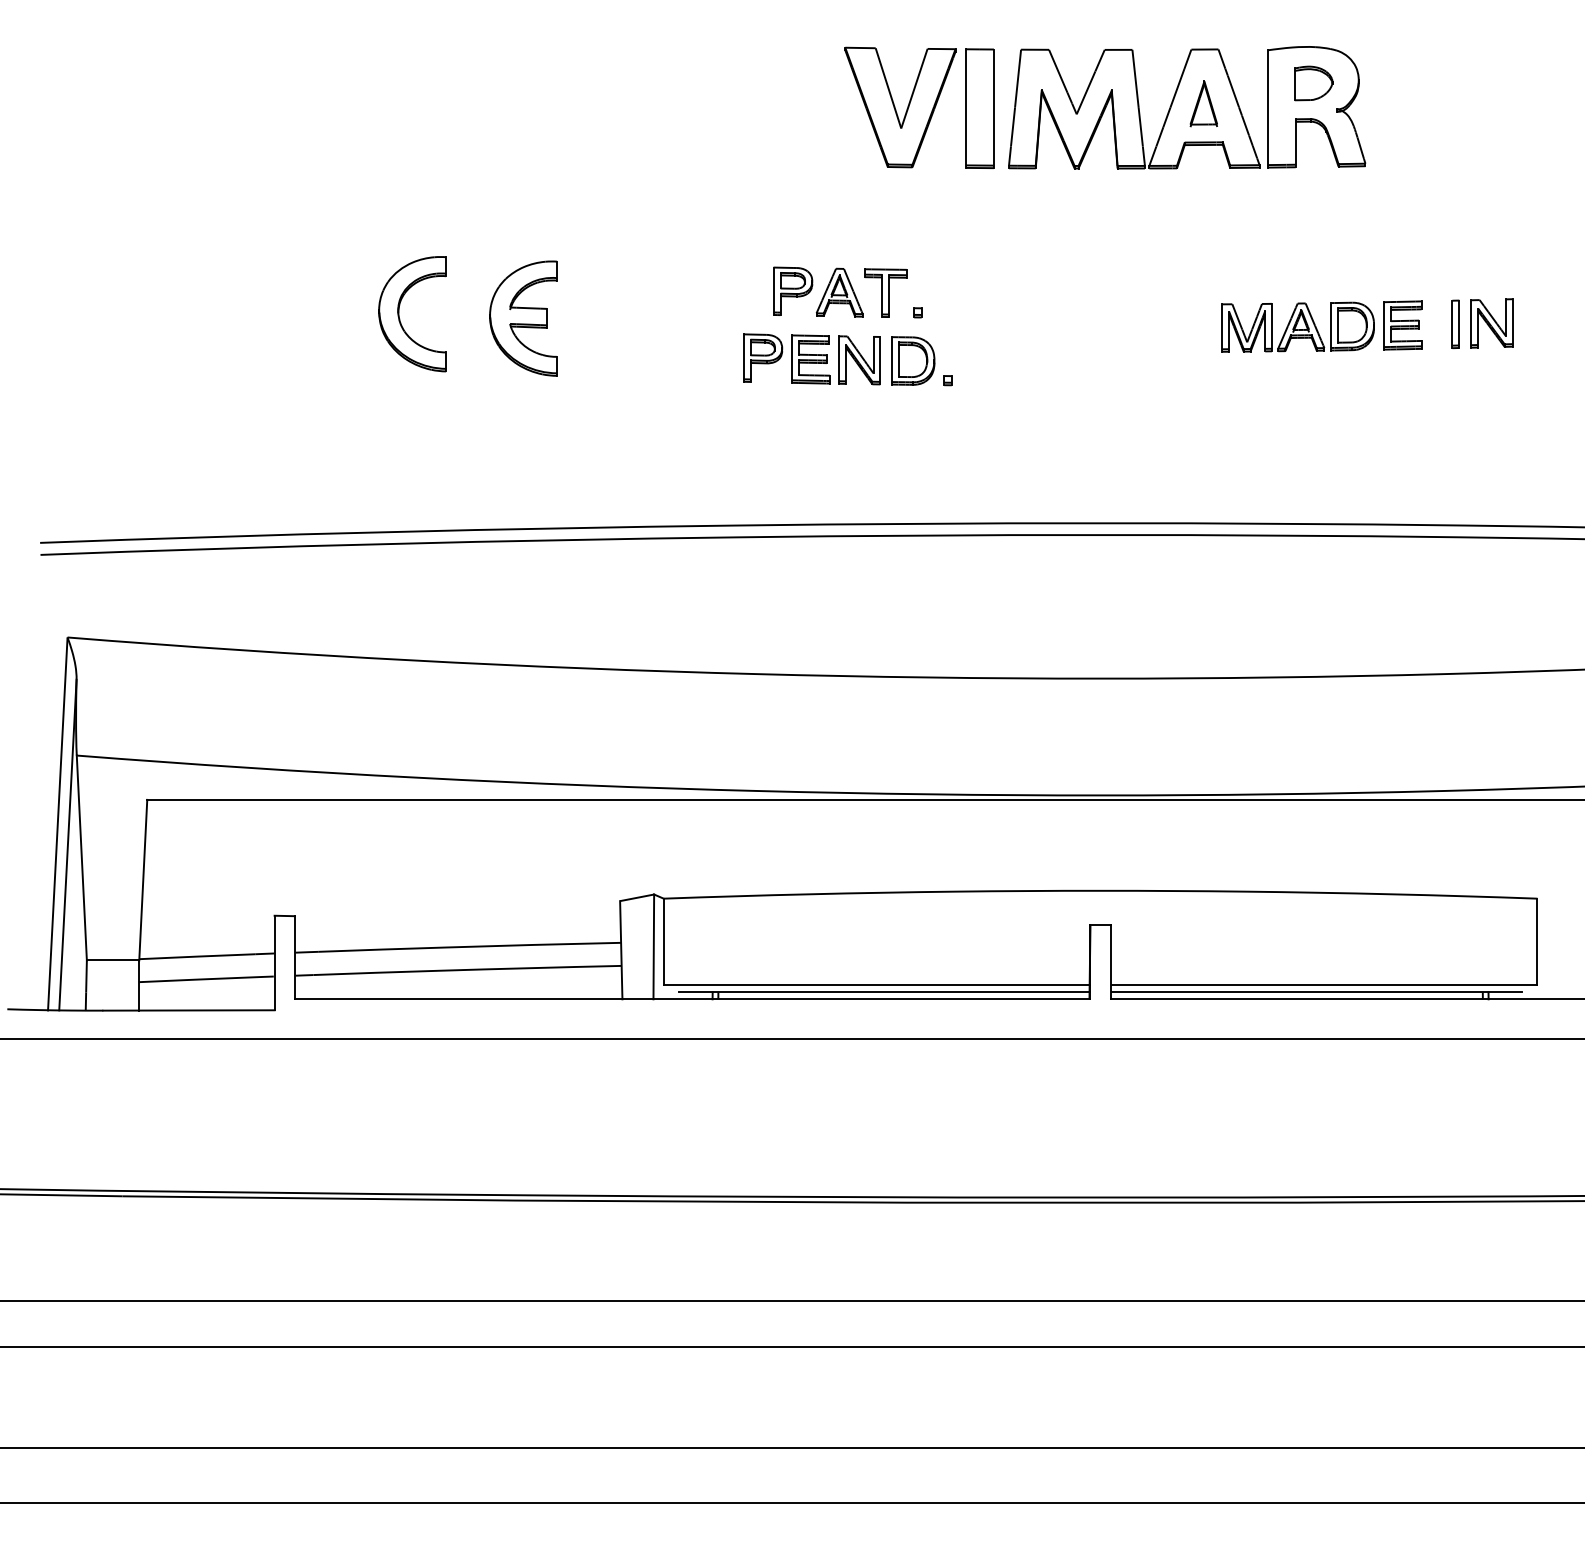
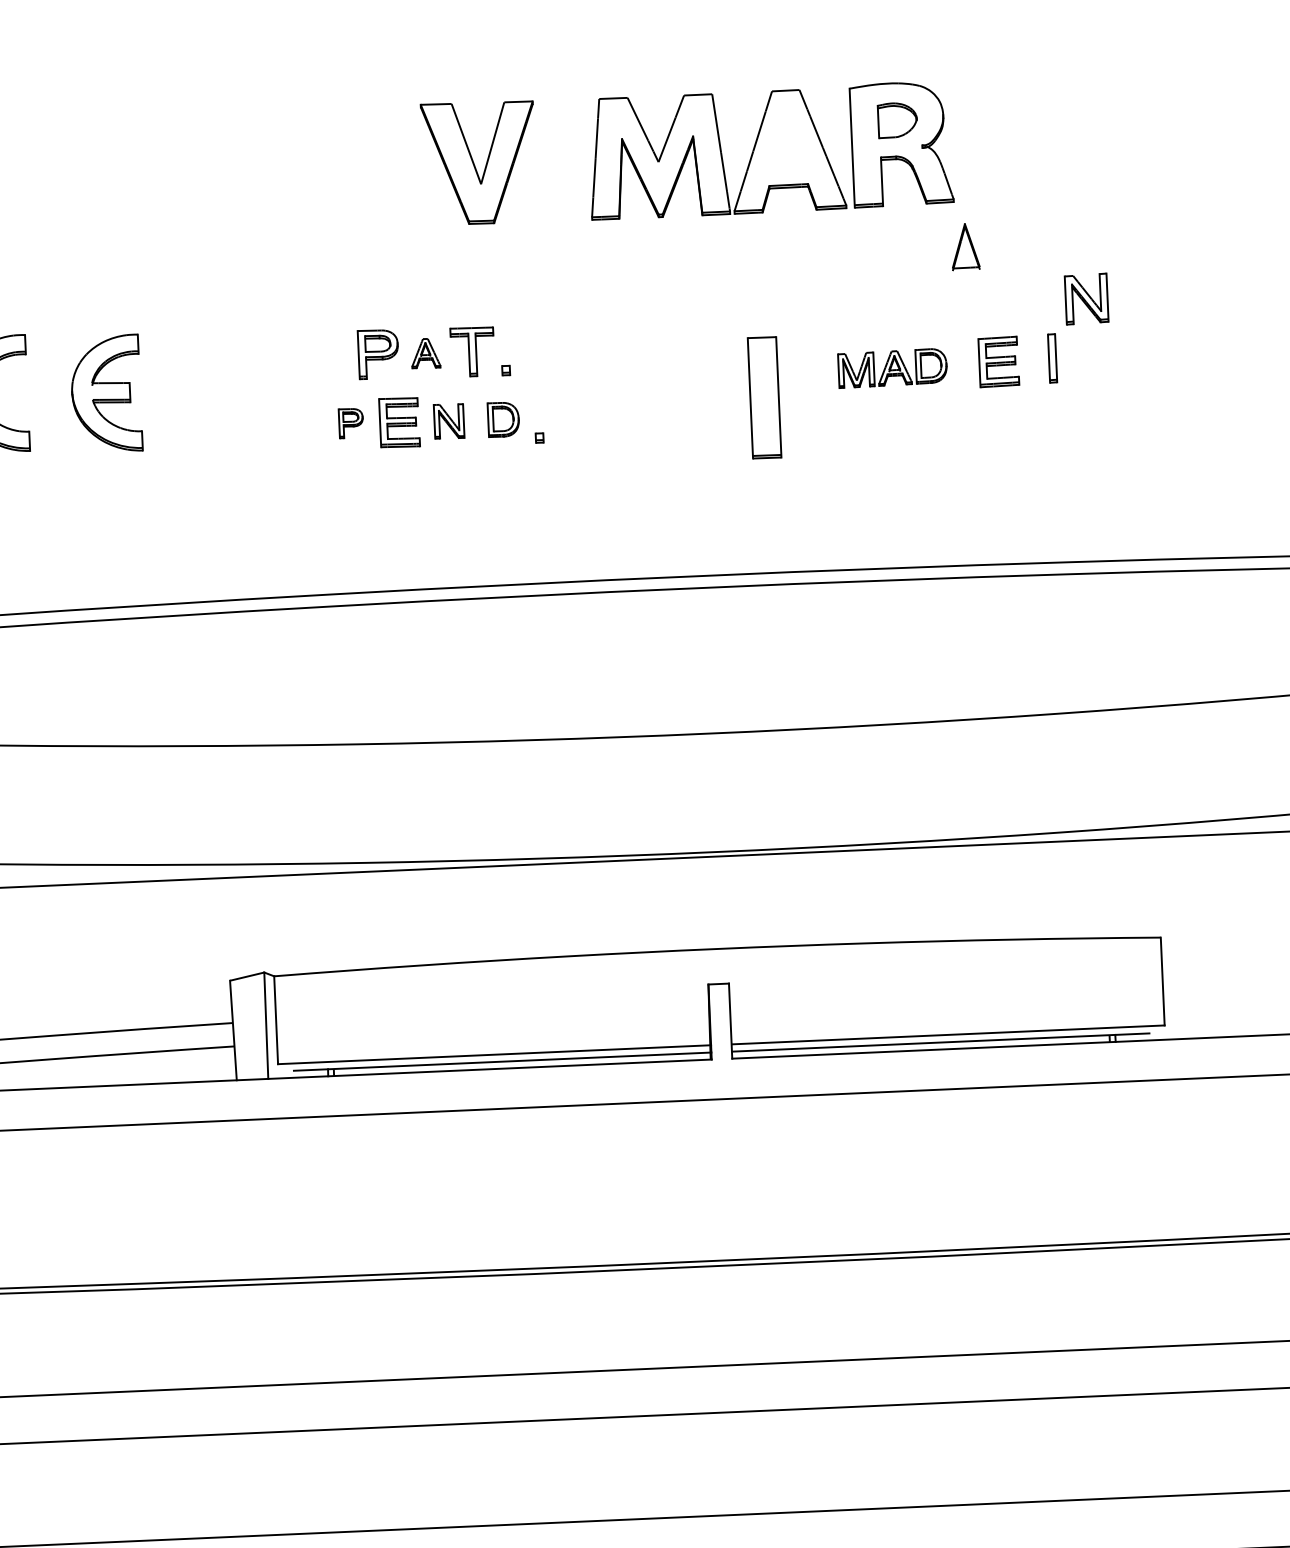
part: (1203, 103) -> (964, 246), moved
part: (979, 108) -> (764, 397), moved
part: (839, 292) -> (425, 353), size x0.6
part: (1491, 323) -> (1086, 299), moved
part: (1297, 326) -> (891, 367), size x0.7
part: (763, 357) -> (351, 422), size x0.6
part: (859, 360) -> (449, 421), size x0.7
part: (913, 360) -> (503, 419), size x0.7

